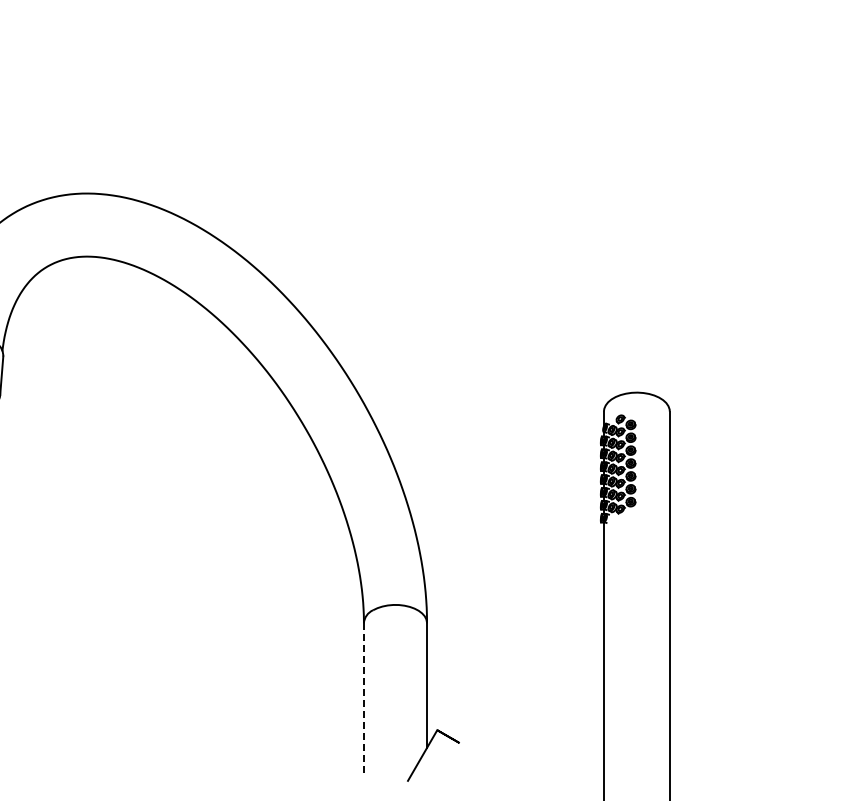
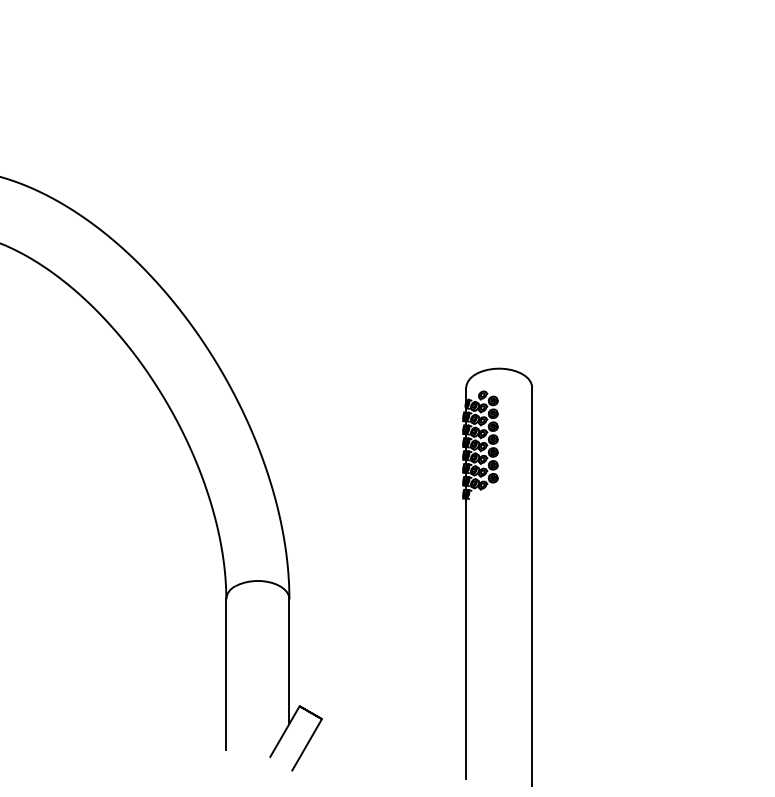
line: (363, 699) -> (225, 675), dashed -> solid
line: (444, 768) -> (306, 744), added

